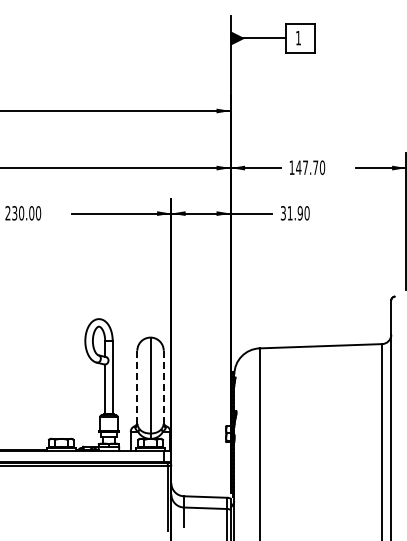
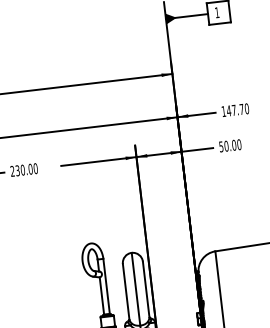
text: (291, 213) -> (227, 146), 31.90 -> 50.00
line: (137, 387) -> (126, 291), dashed -> solid
line: (163, 387) -> (146, 289), dashed -> solid

